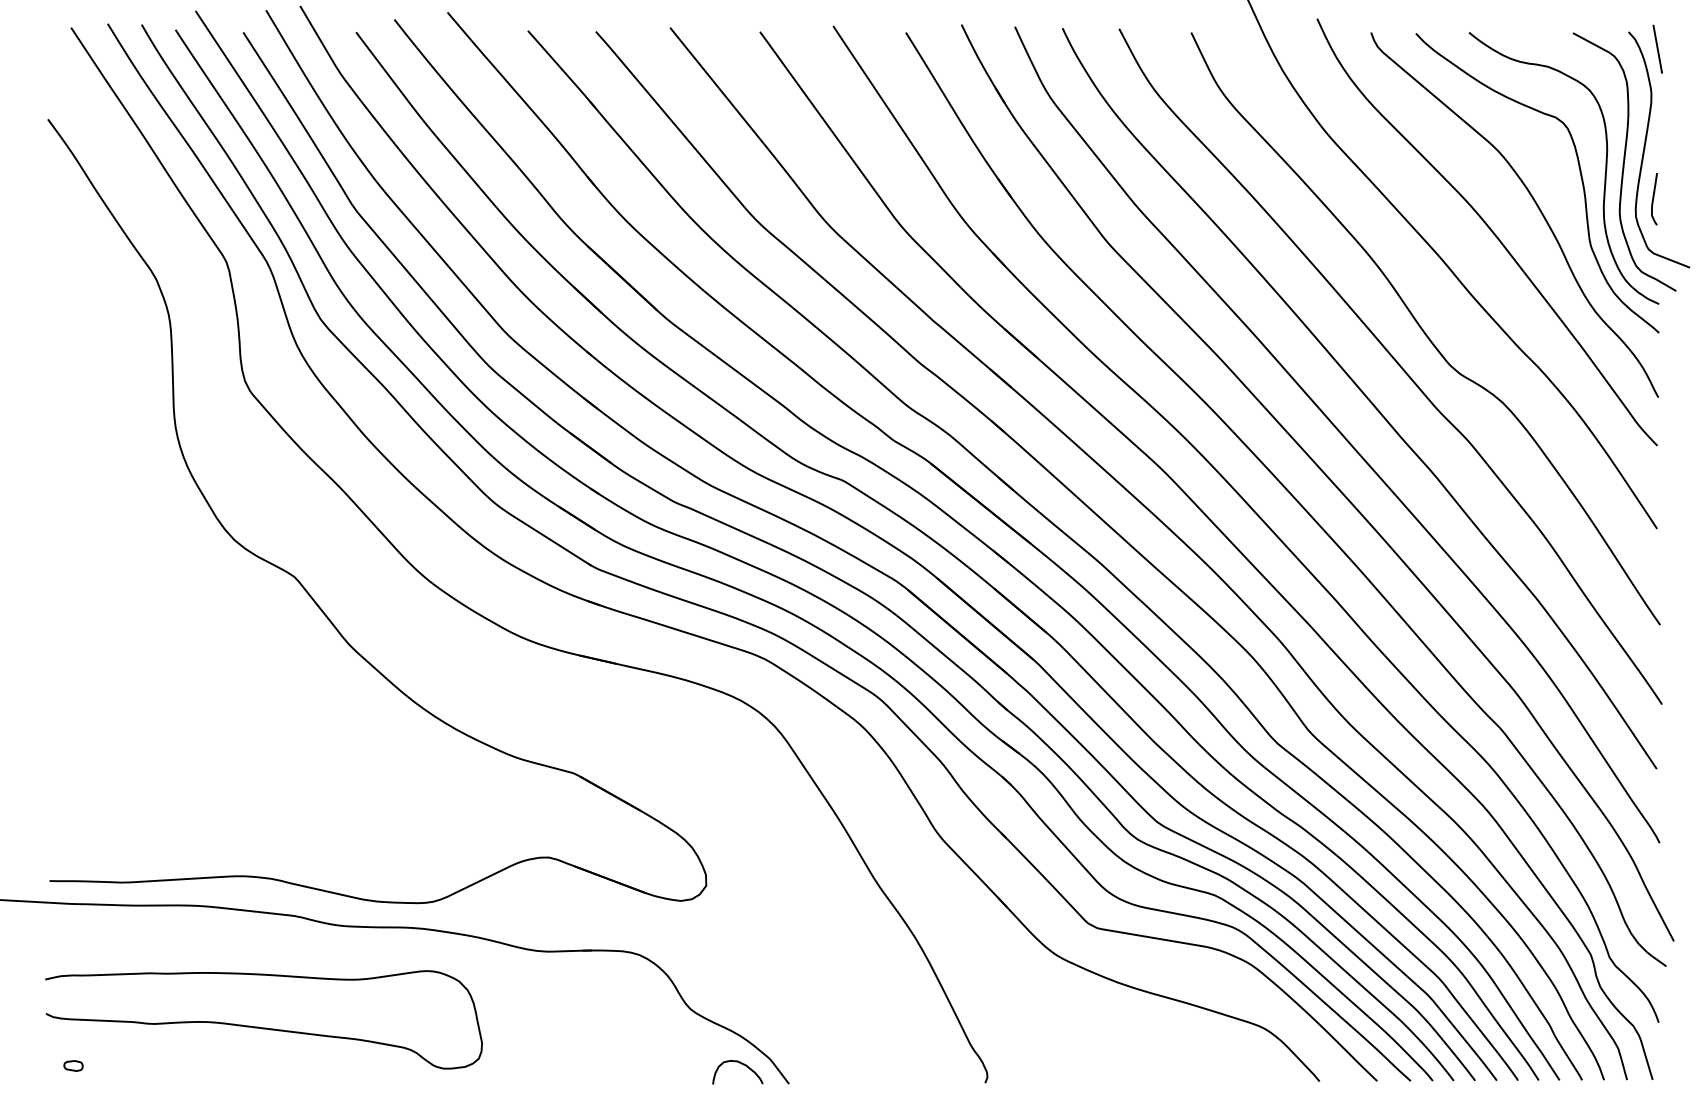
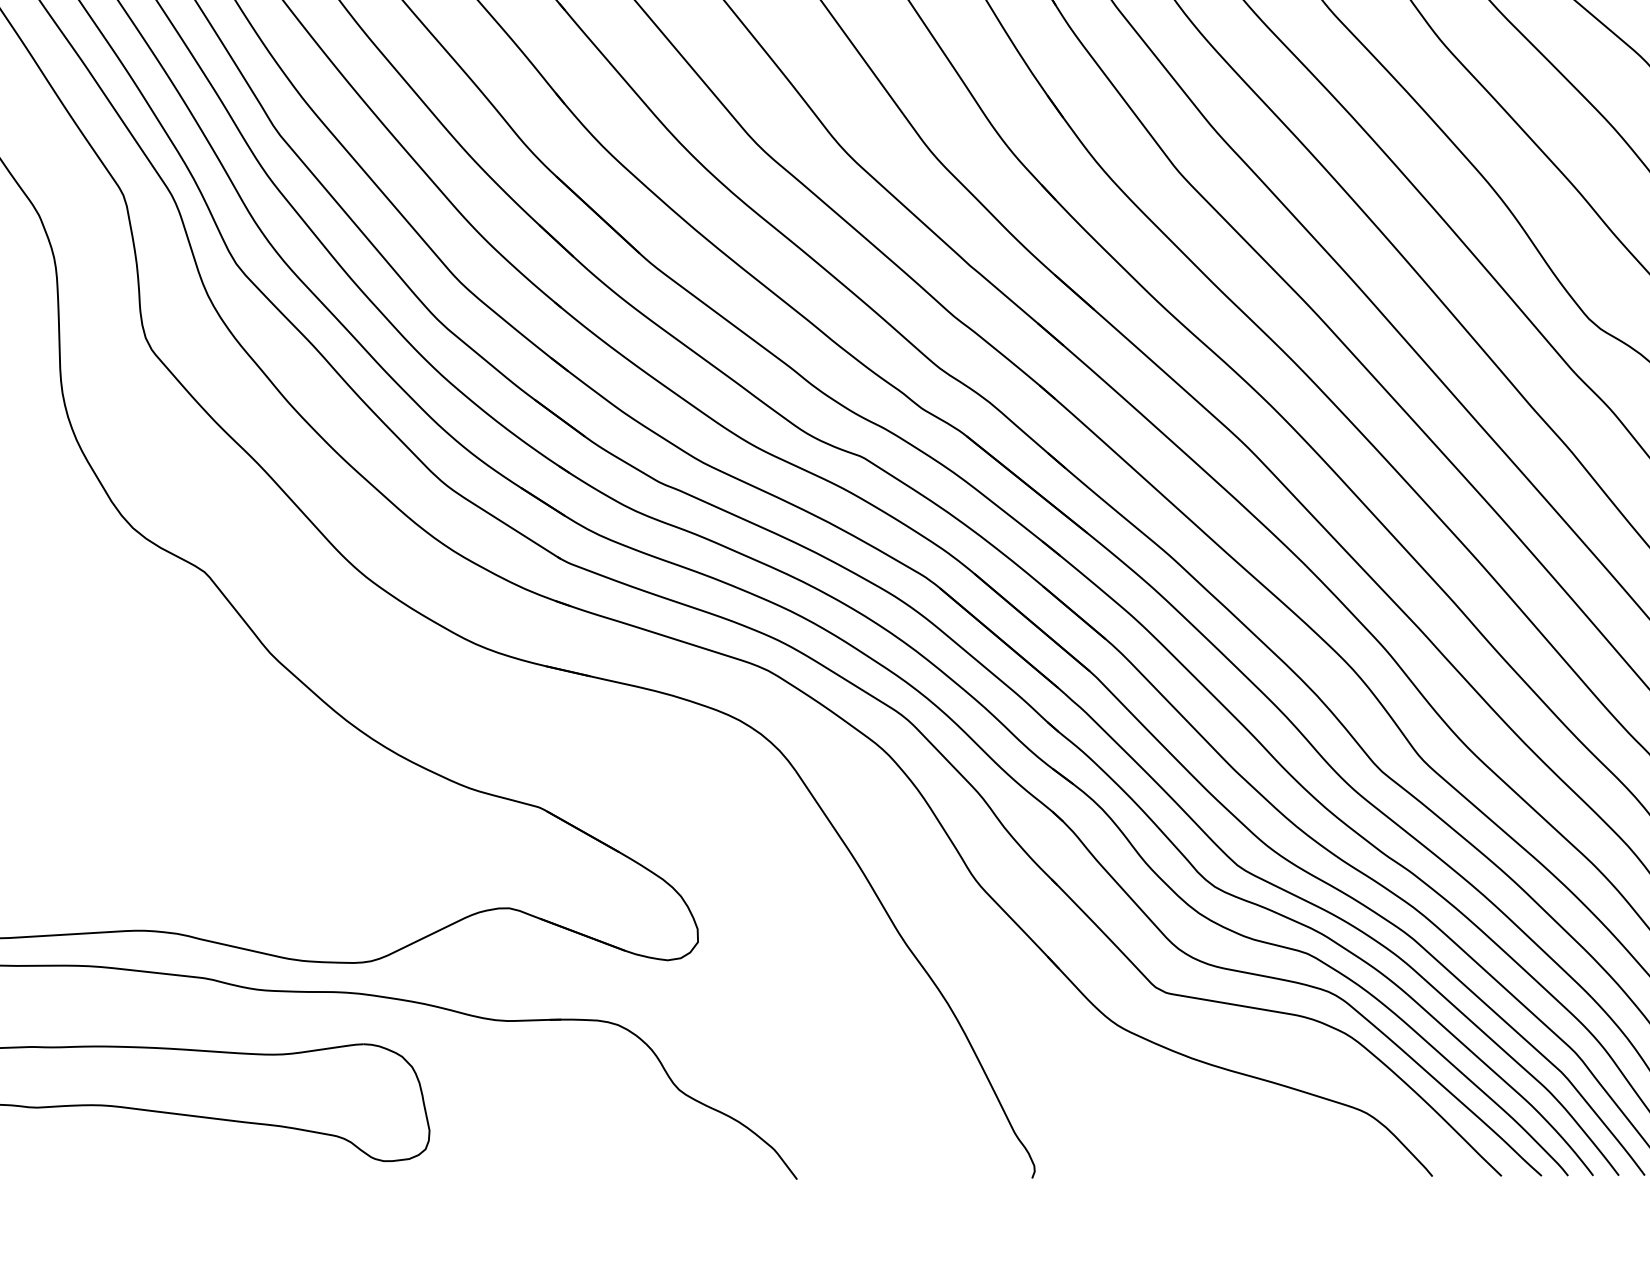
curve: (741, 1064) -> (740, 1156), removed

